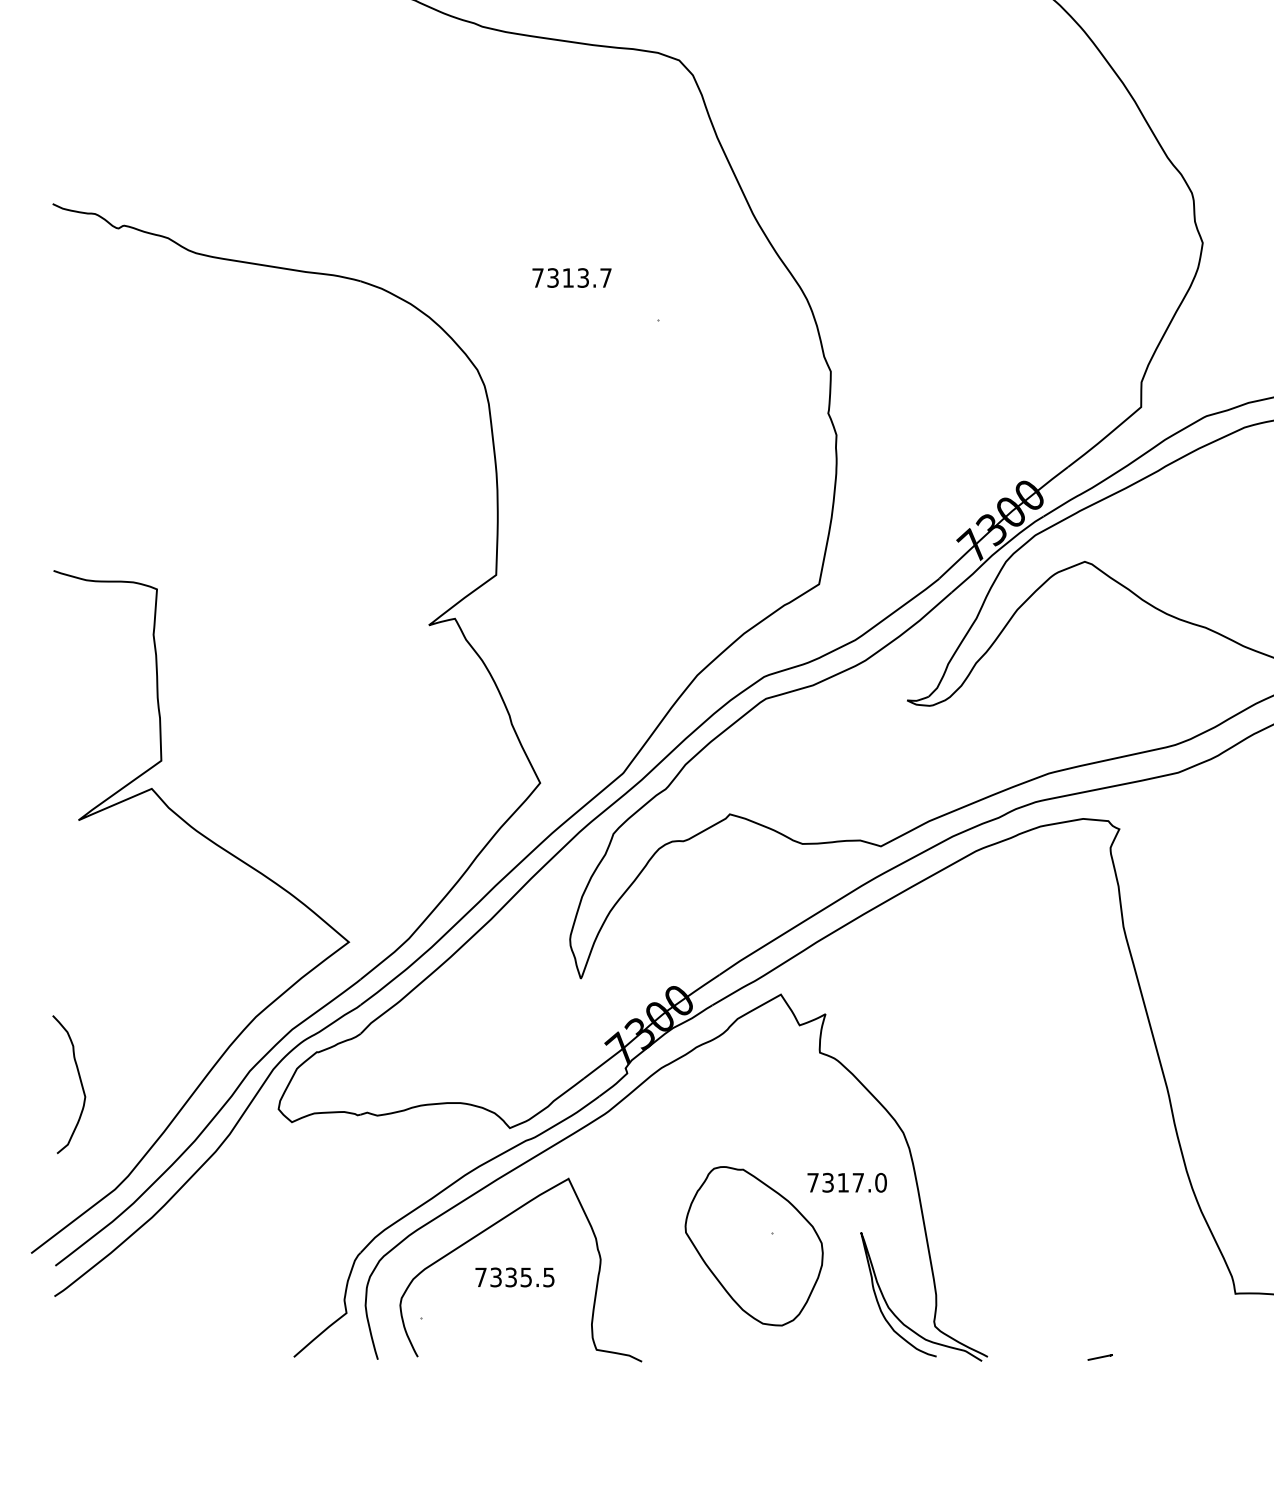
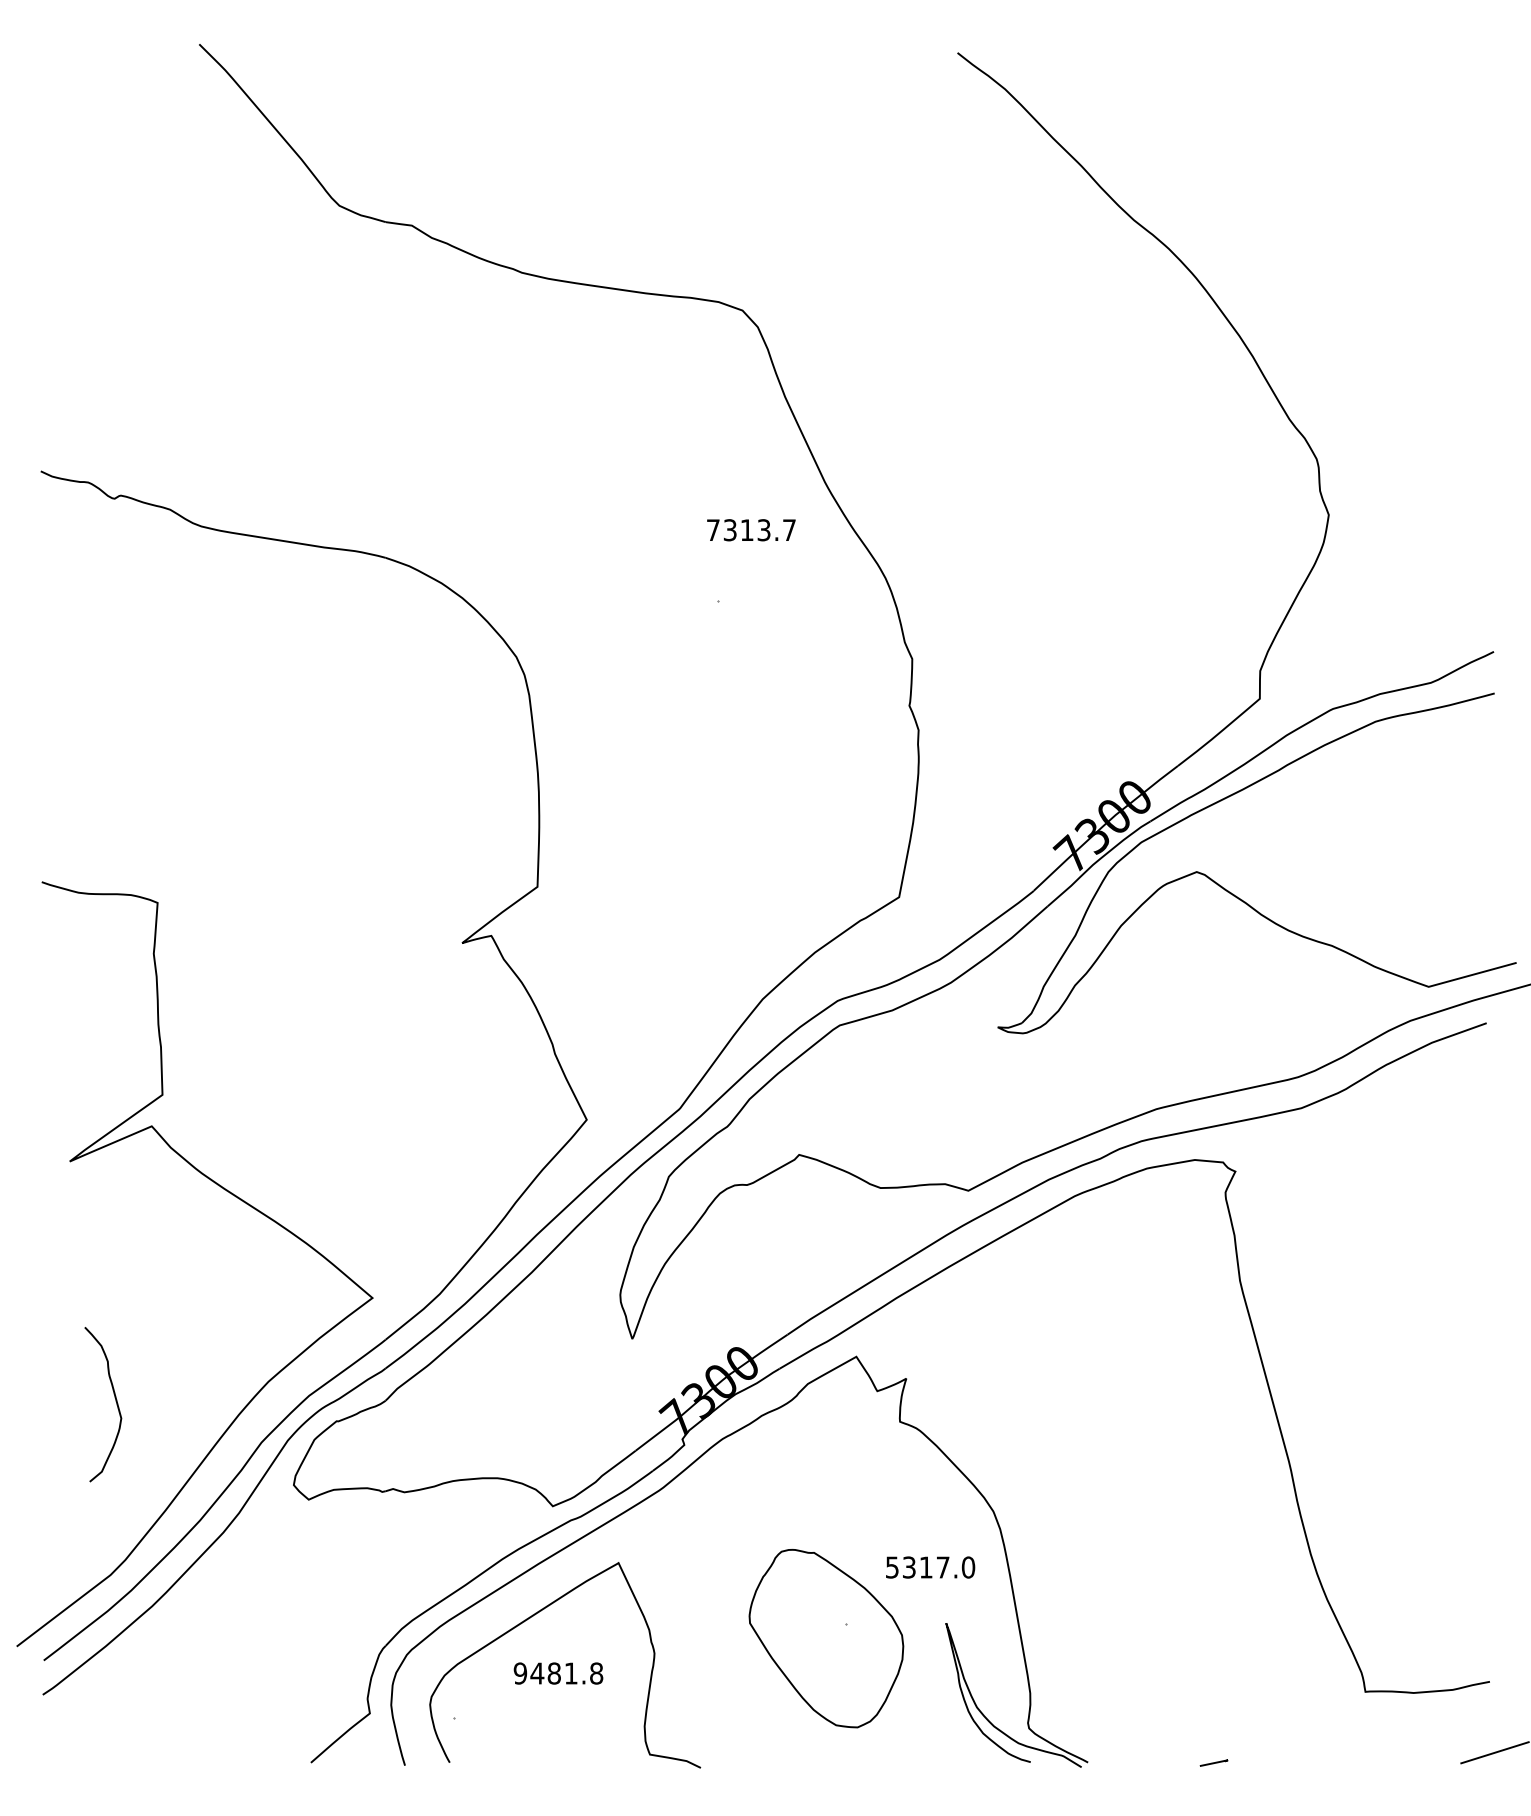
text: (572, 278) -> (751, 530), moved
curve: (80, 1081) -> (115, 1401), moved
text: (813, 1182) -> (892, 1567), 7317.0 -> 5317.0
text: (514, 1277) -> (558, 1673), 7335.5 -> 9481.8

